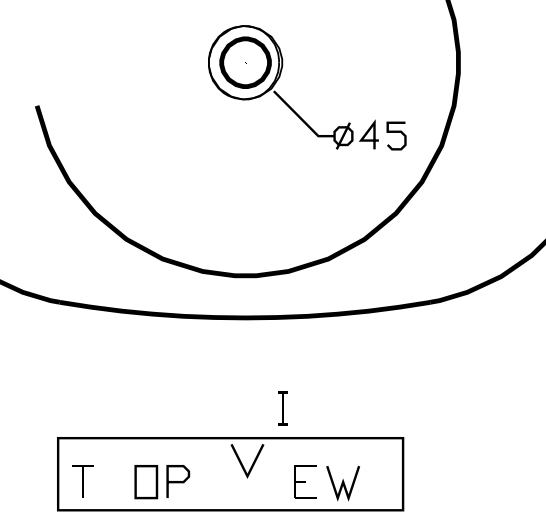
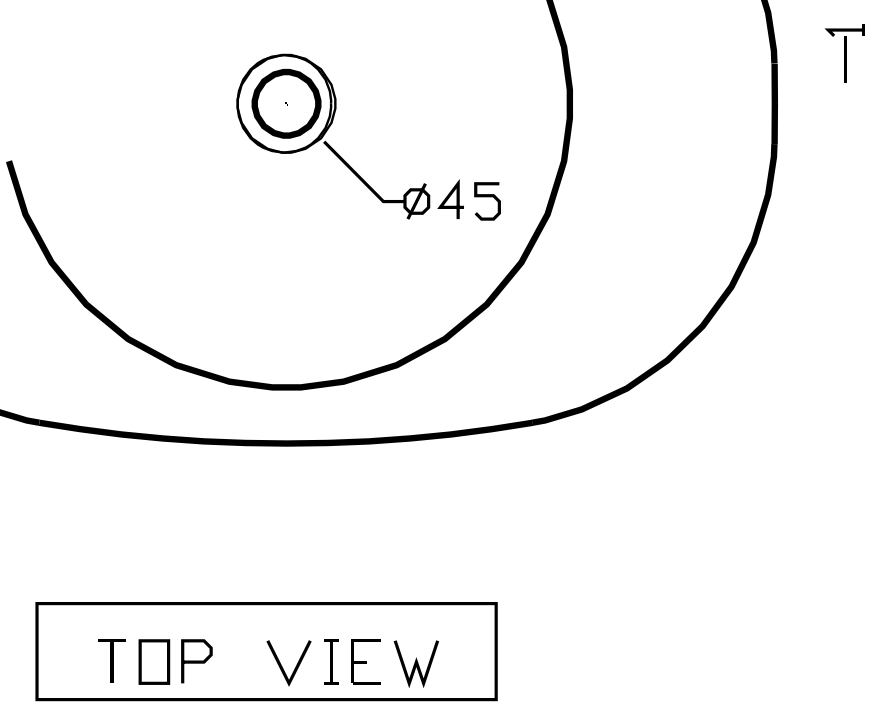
part: (283, 408) -> (331, 661), moved
line: (242, 463) -> (282, 666), moved
part: (82, 480) -> (111, 660), moved

